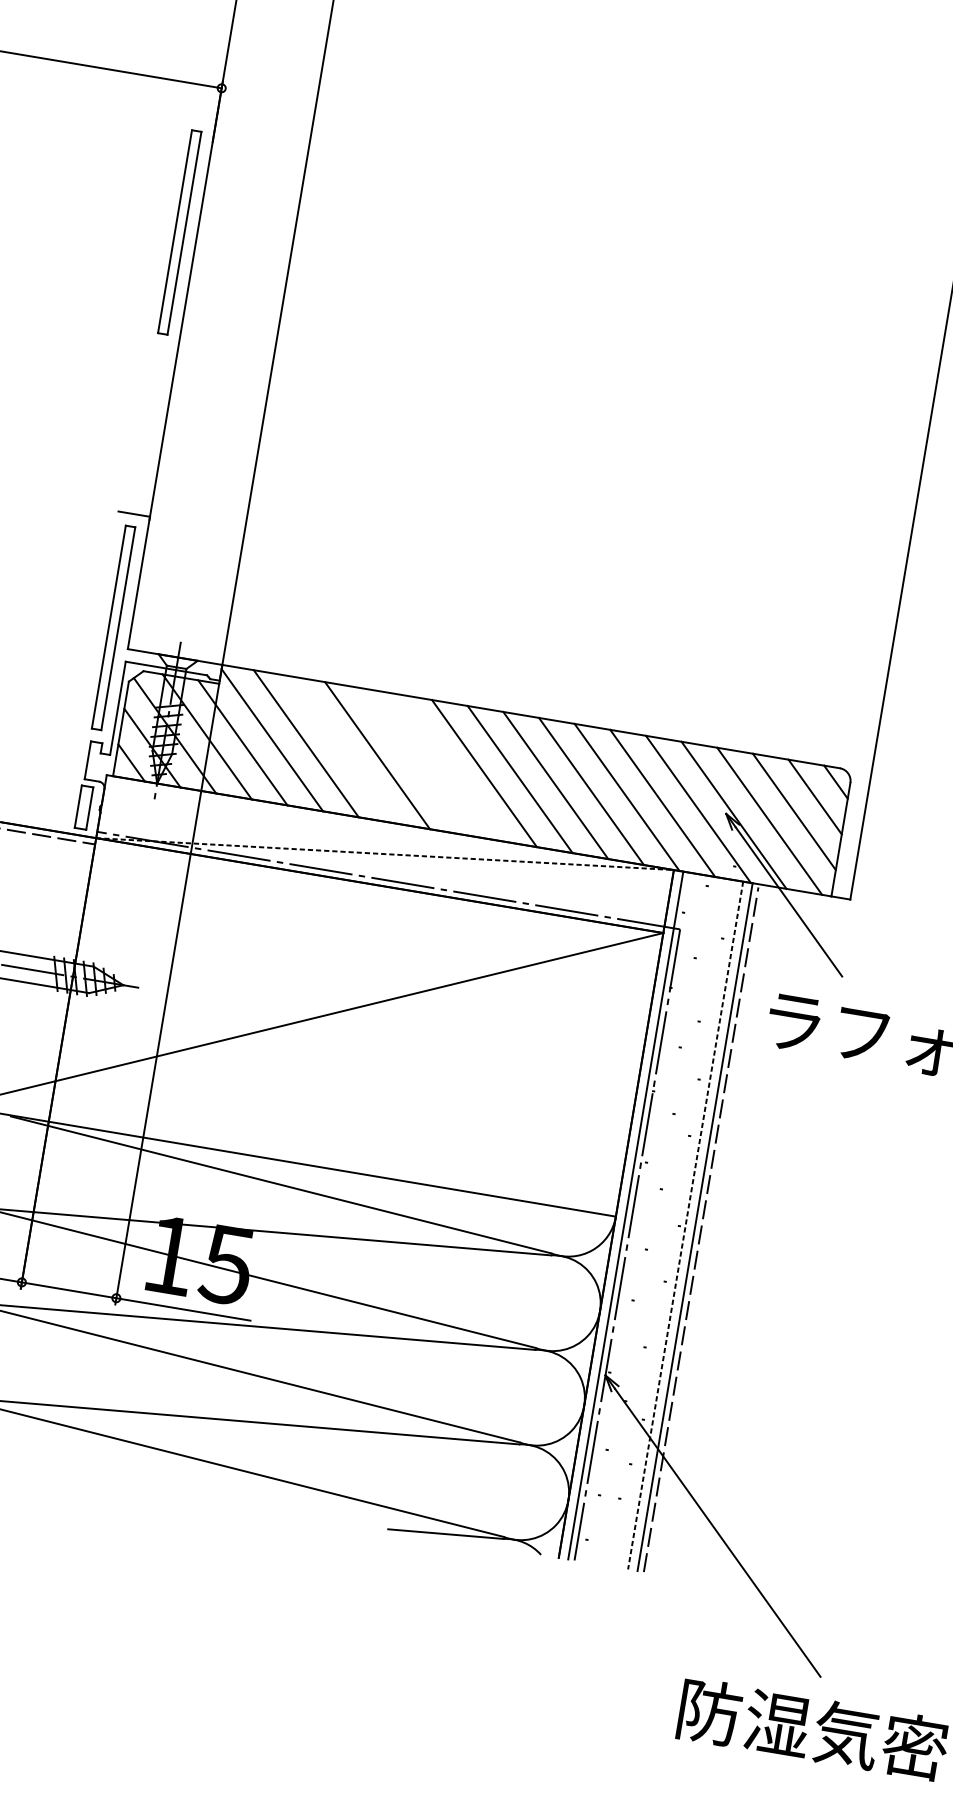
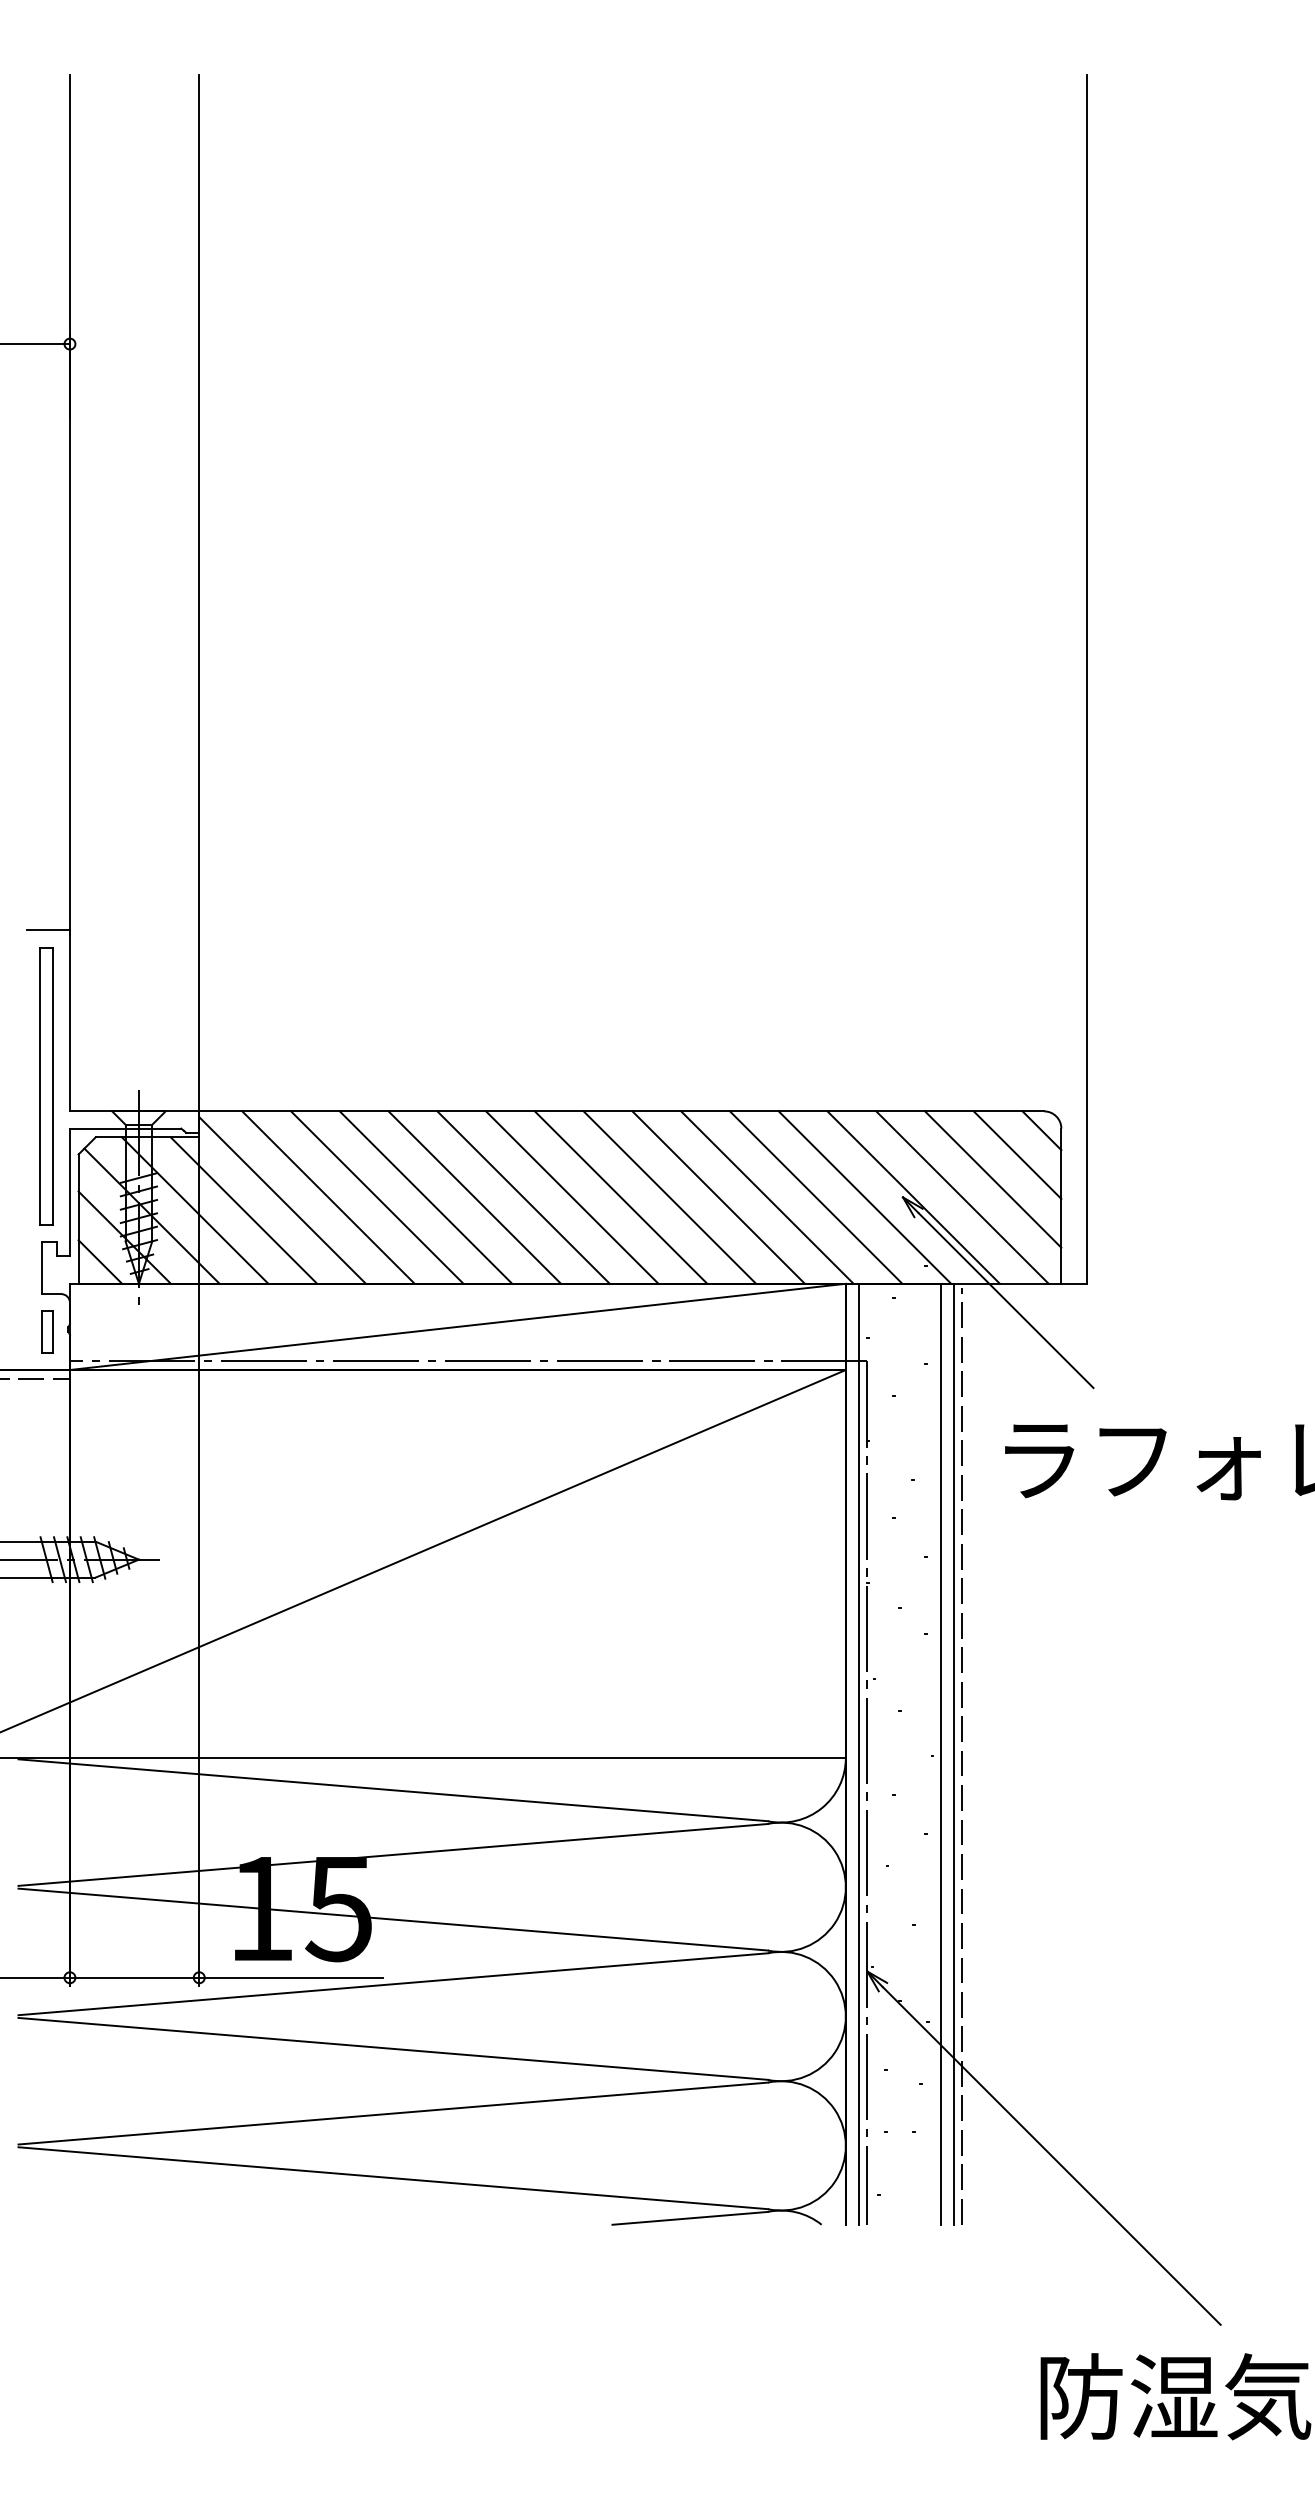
part: (179, 232) -> (46, 545), removed
line: (342, 749) -> (377, 1197), added
line: (413, 761) -> (474, 1197), added
line: (448, 767) -> (523, 1197), added
part: (84, 807) -> (47, 1331), size x0.71
line: (385, 853) -> (458, 1326), dashed -> solid
line: (685, 1225) -> (940, 1754), dashed -> solid

